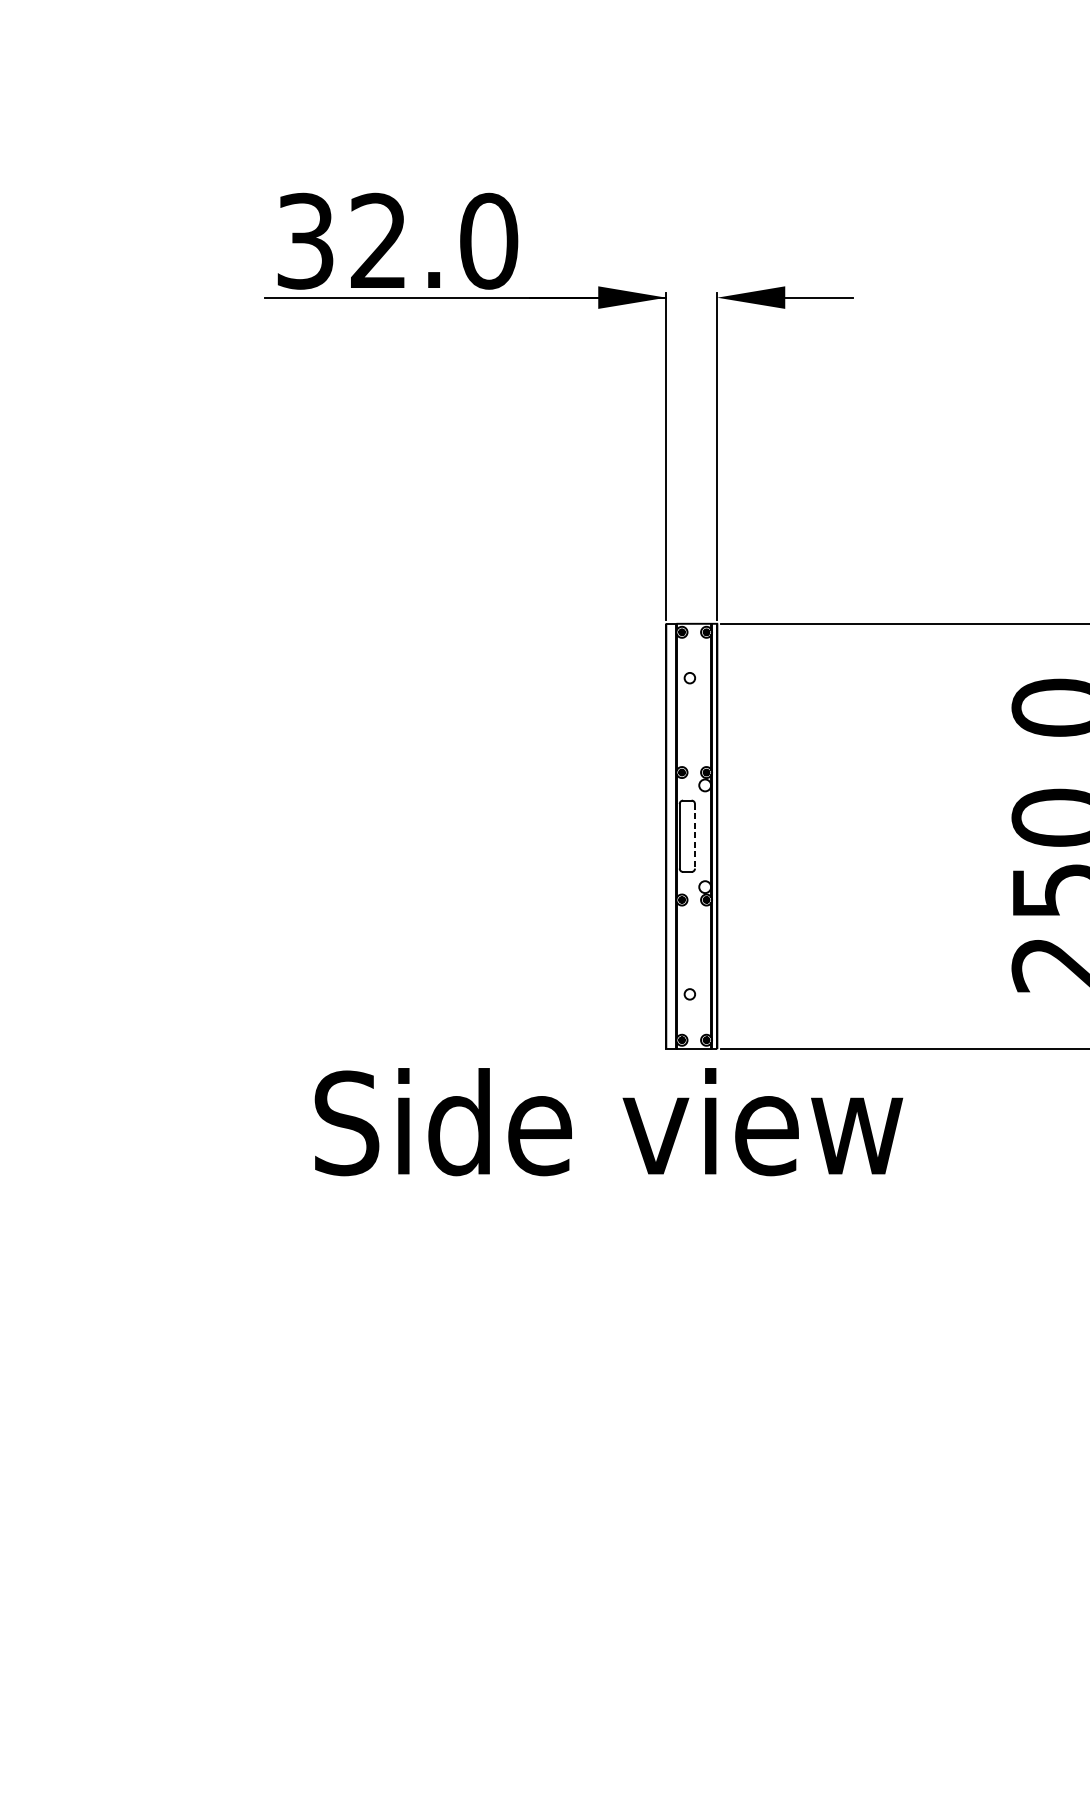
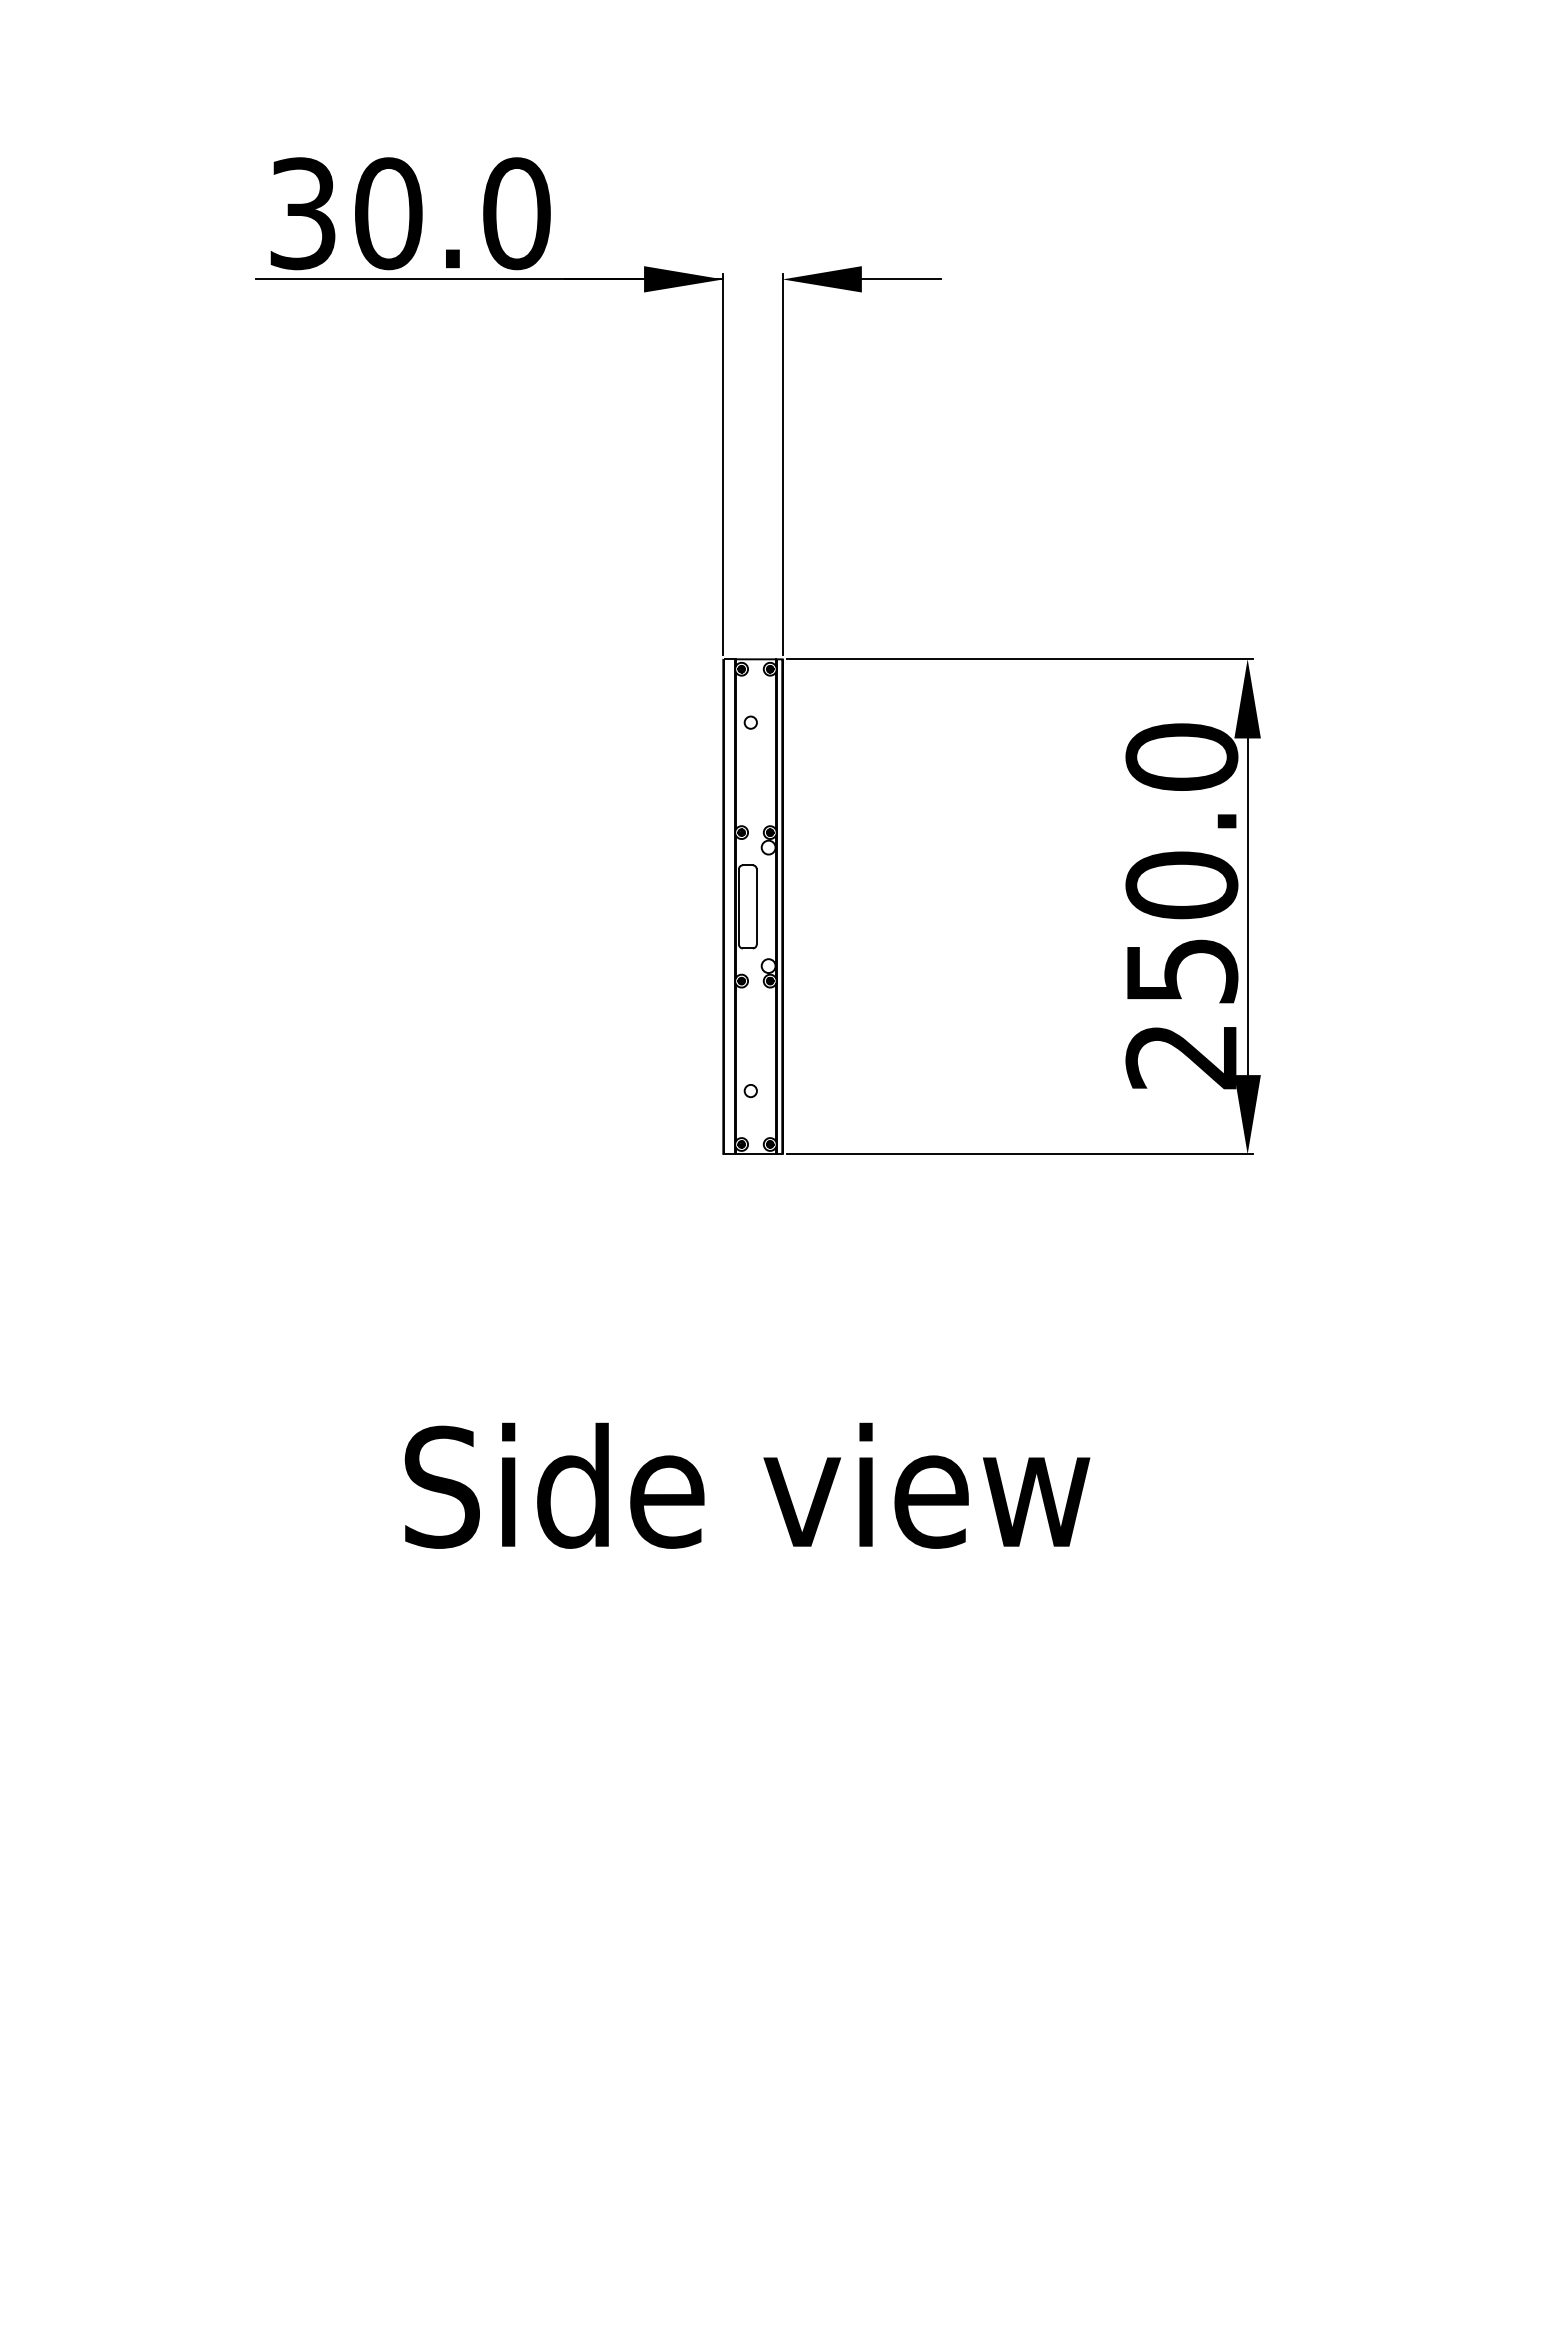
text: (378, 241) -> (388, 213), 32.0 -> 30.0
line: (694, 835) -> (756, 906), dashed -> solid
text: (608, 1121) -> (747, 1485), moved

